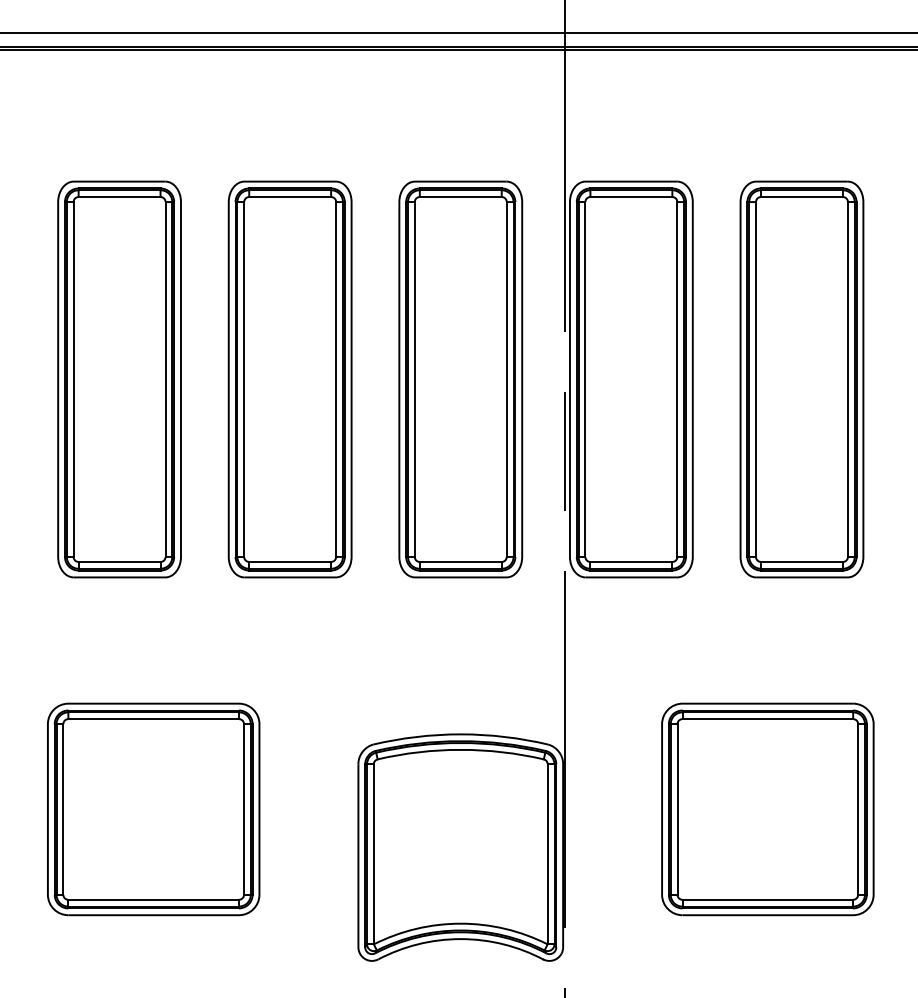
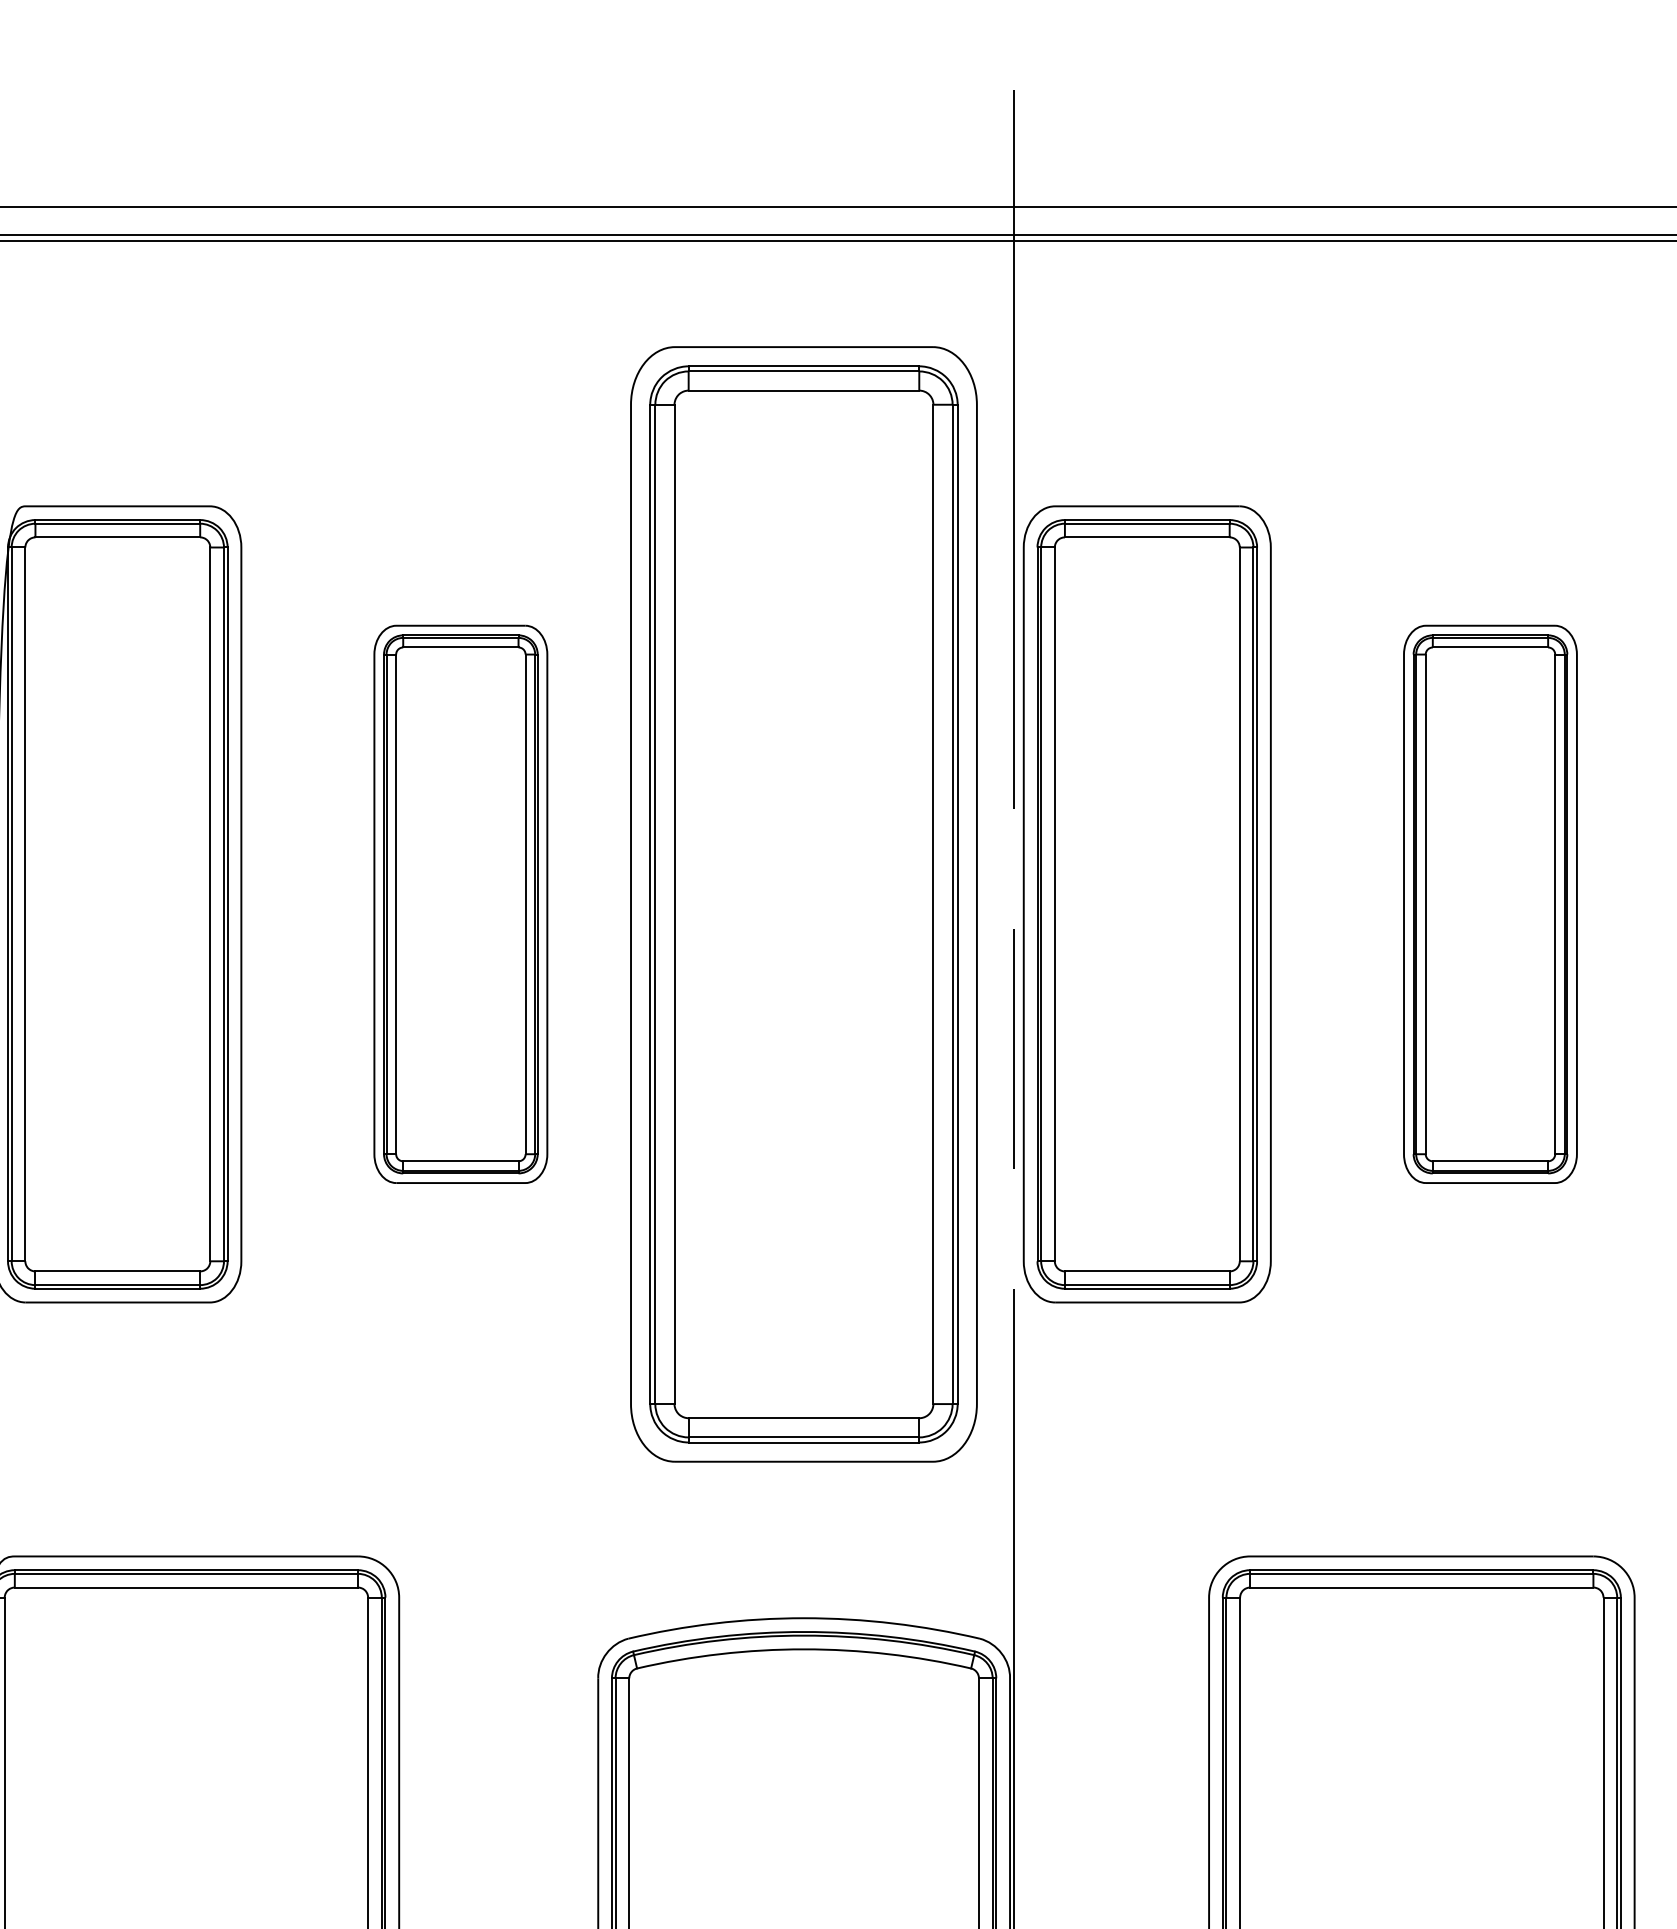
part: (289, 379) -> (459, 904), size x0.7
part: (460, 379) -> (803, 904), size x1.4
part: (801, 379) -> (1489, 904), size x0.7

